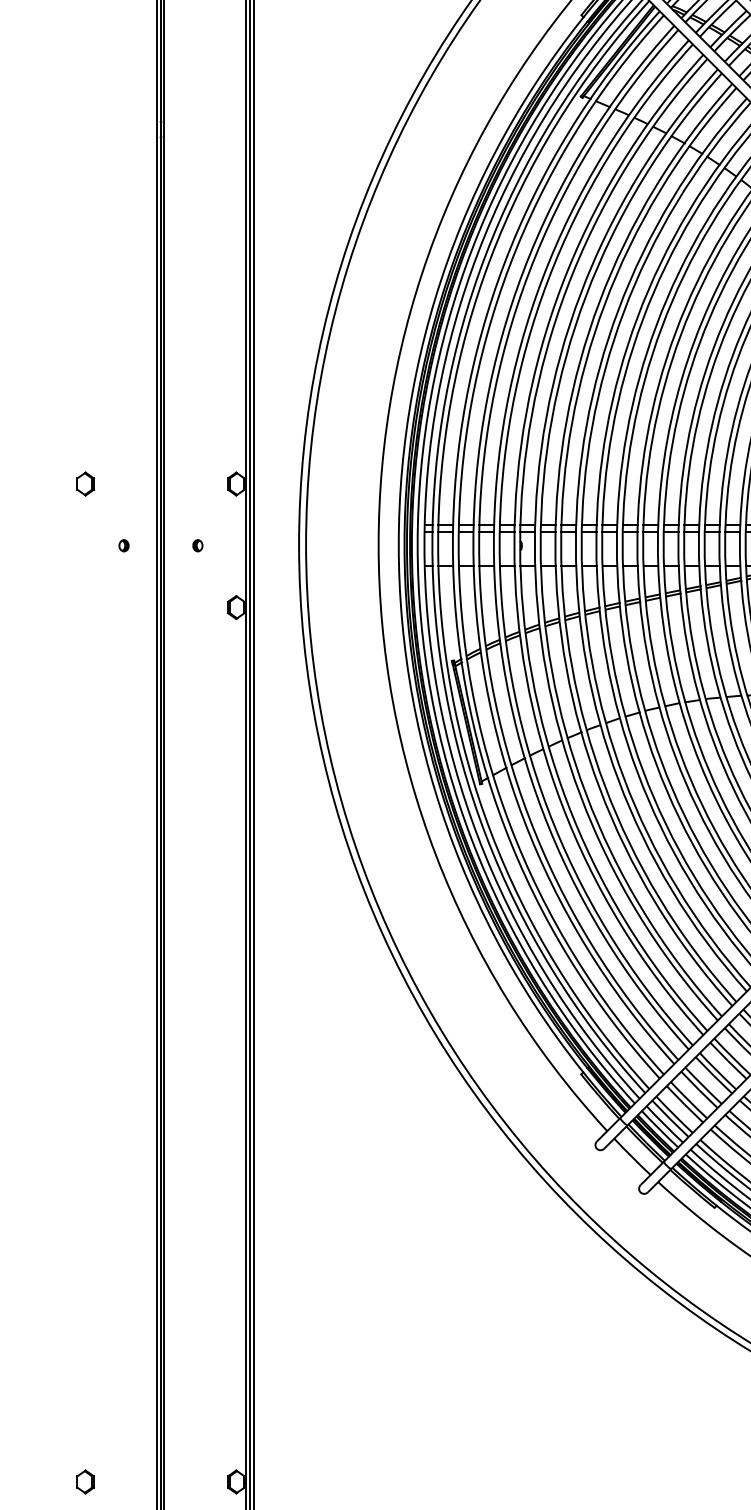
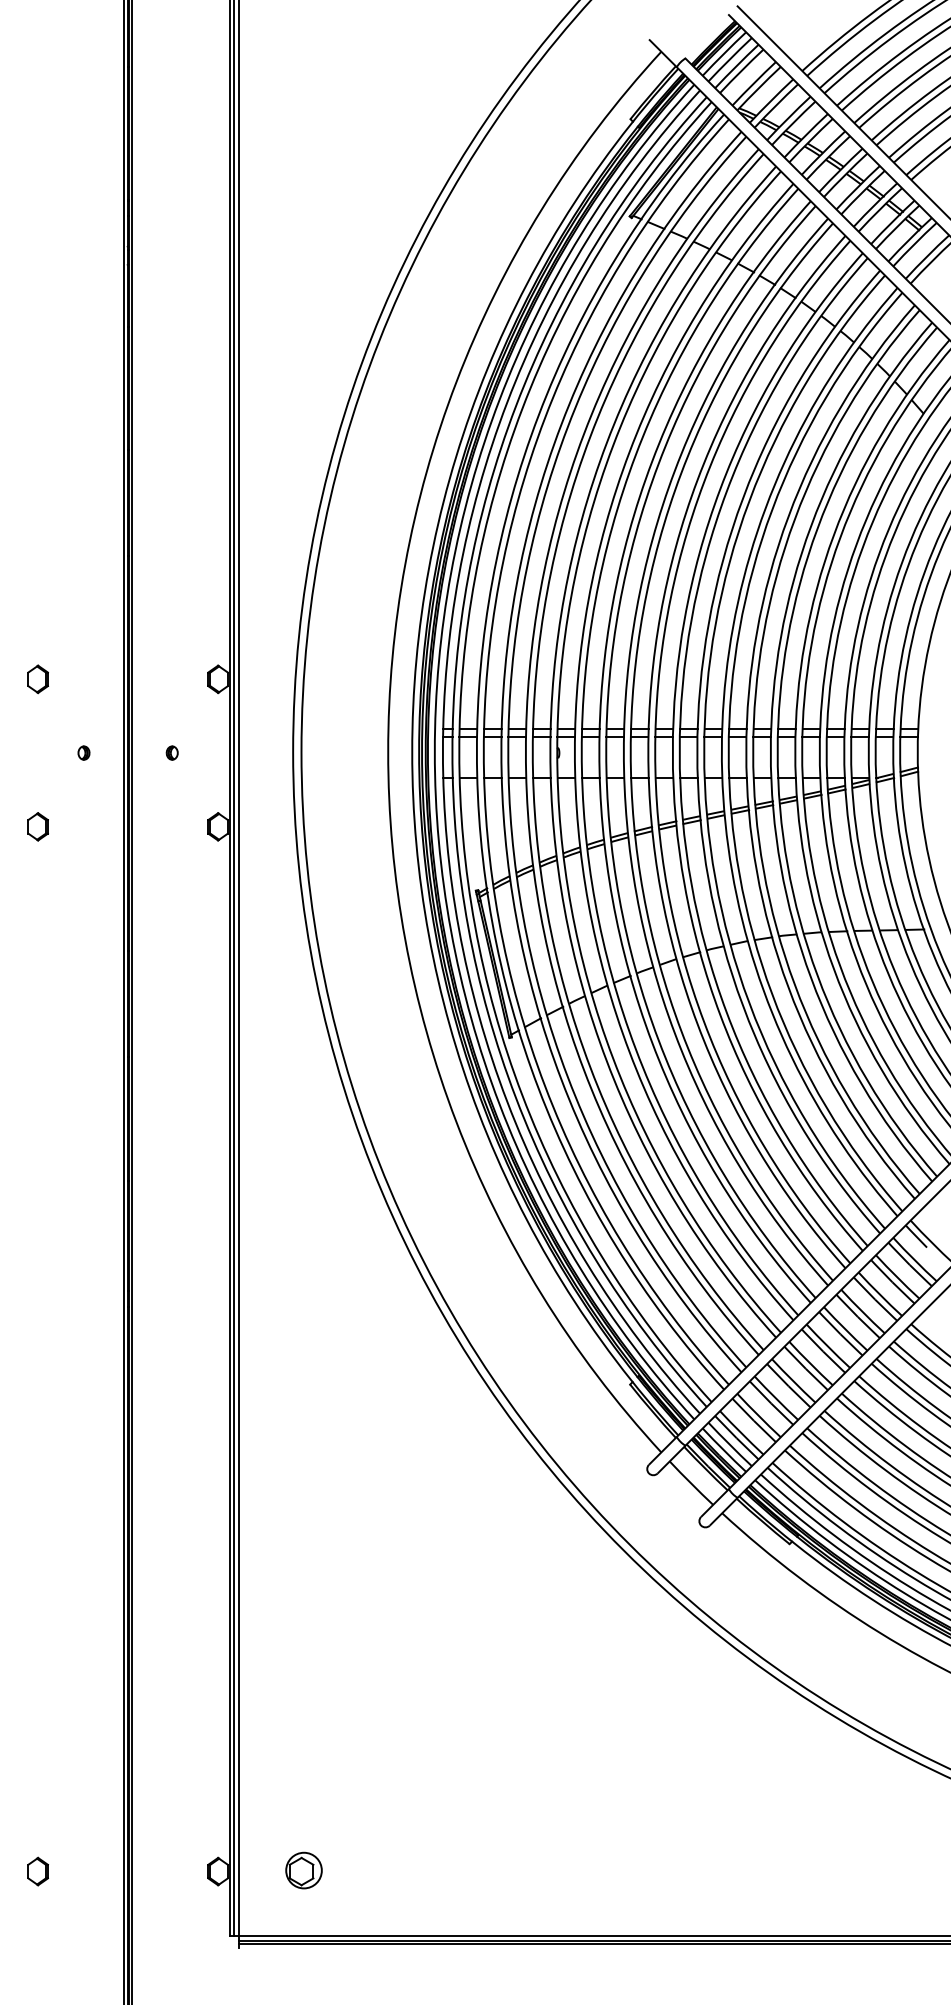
part: (85, 607) -> (37, 826), added
part: (307, 1481) -> (303, 1870), added

